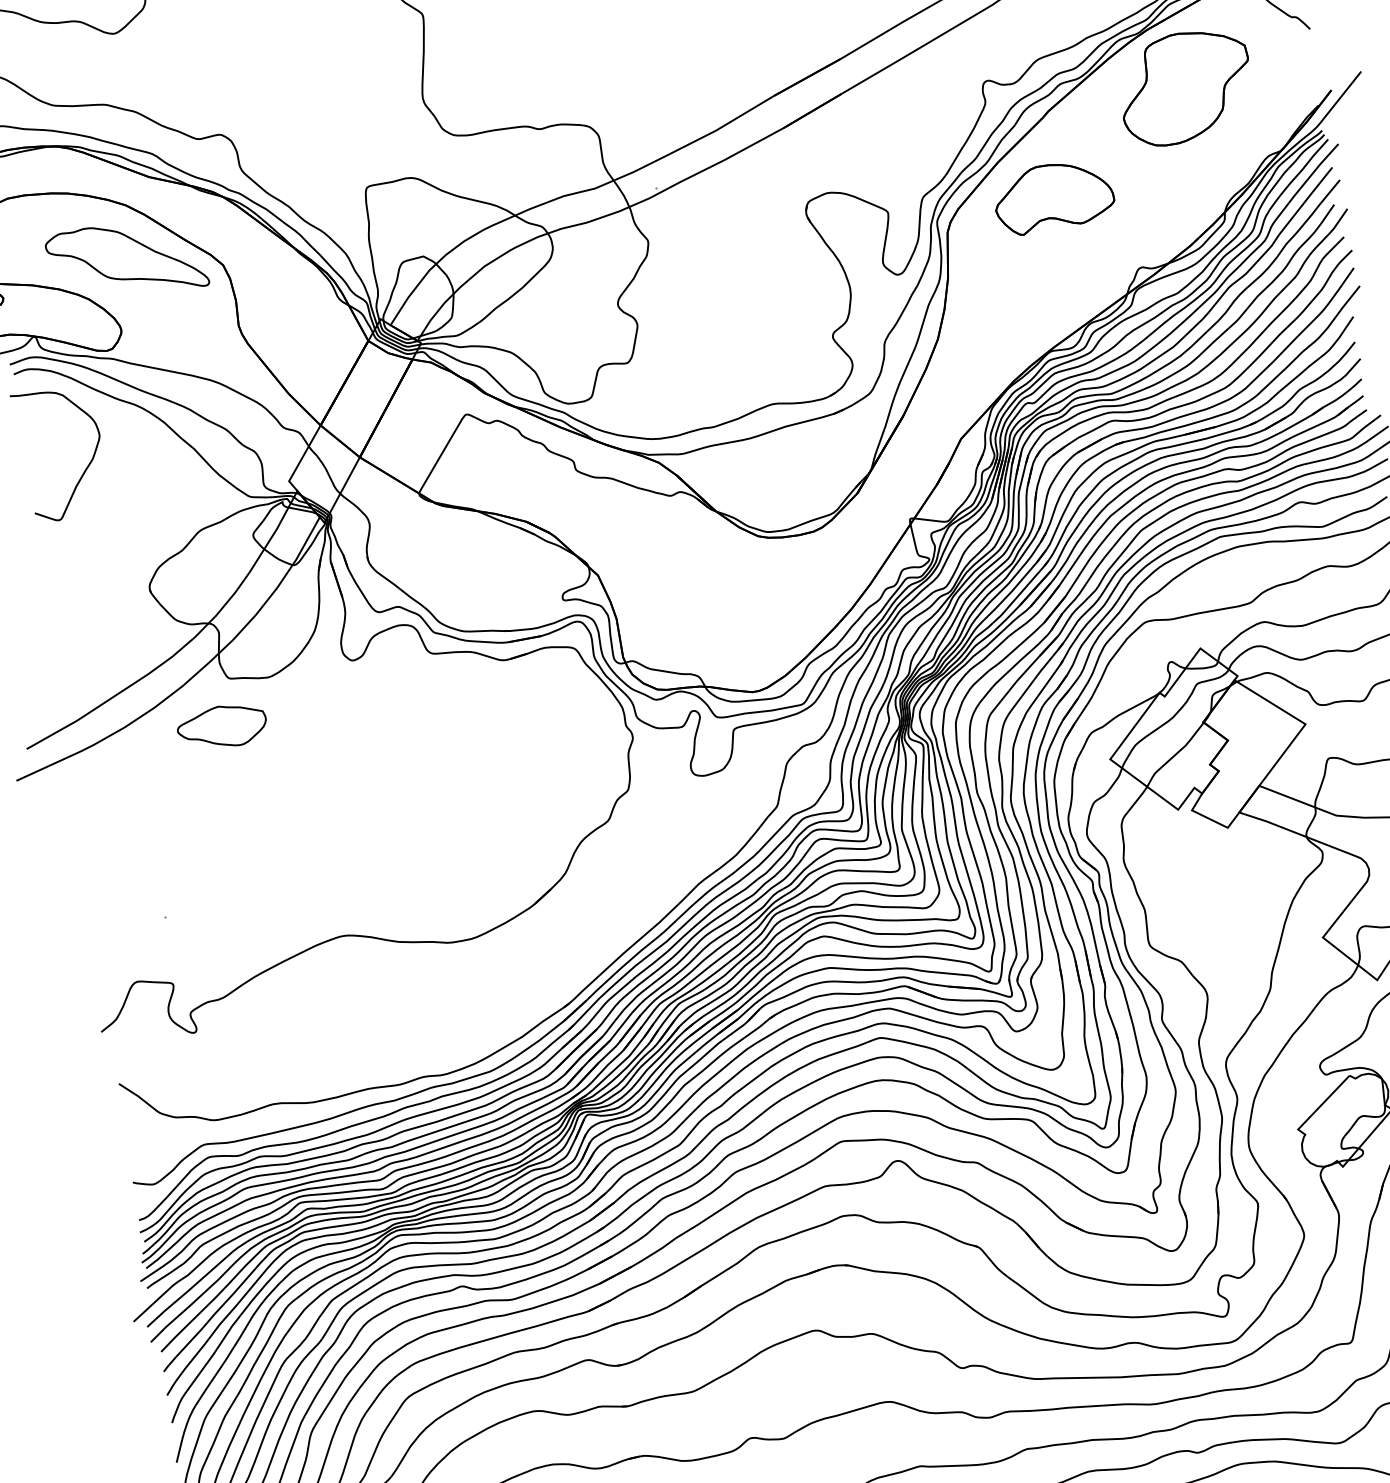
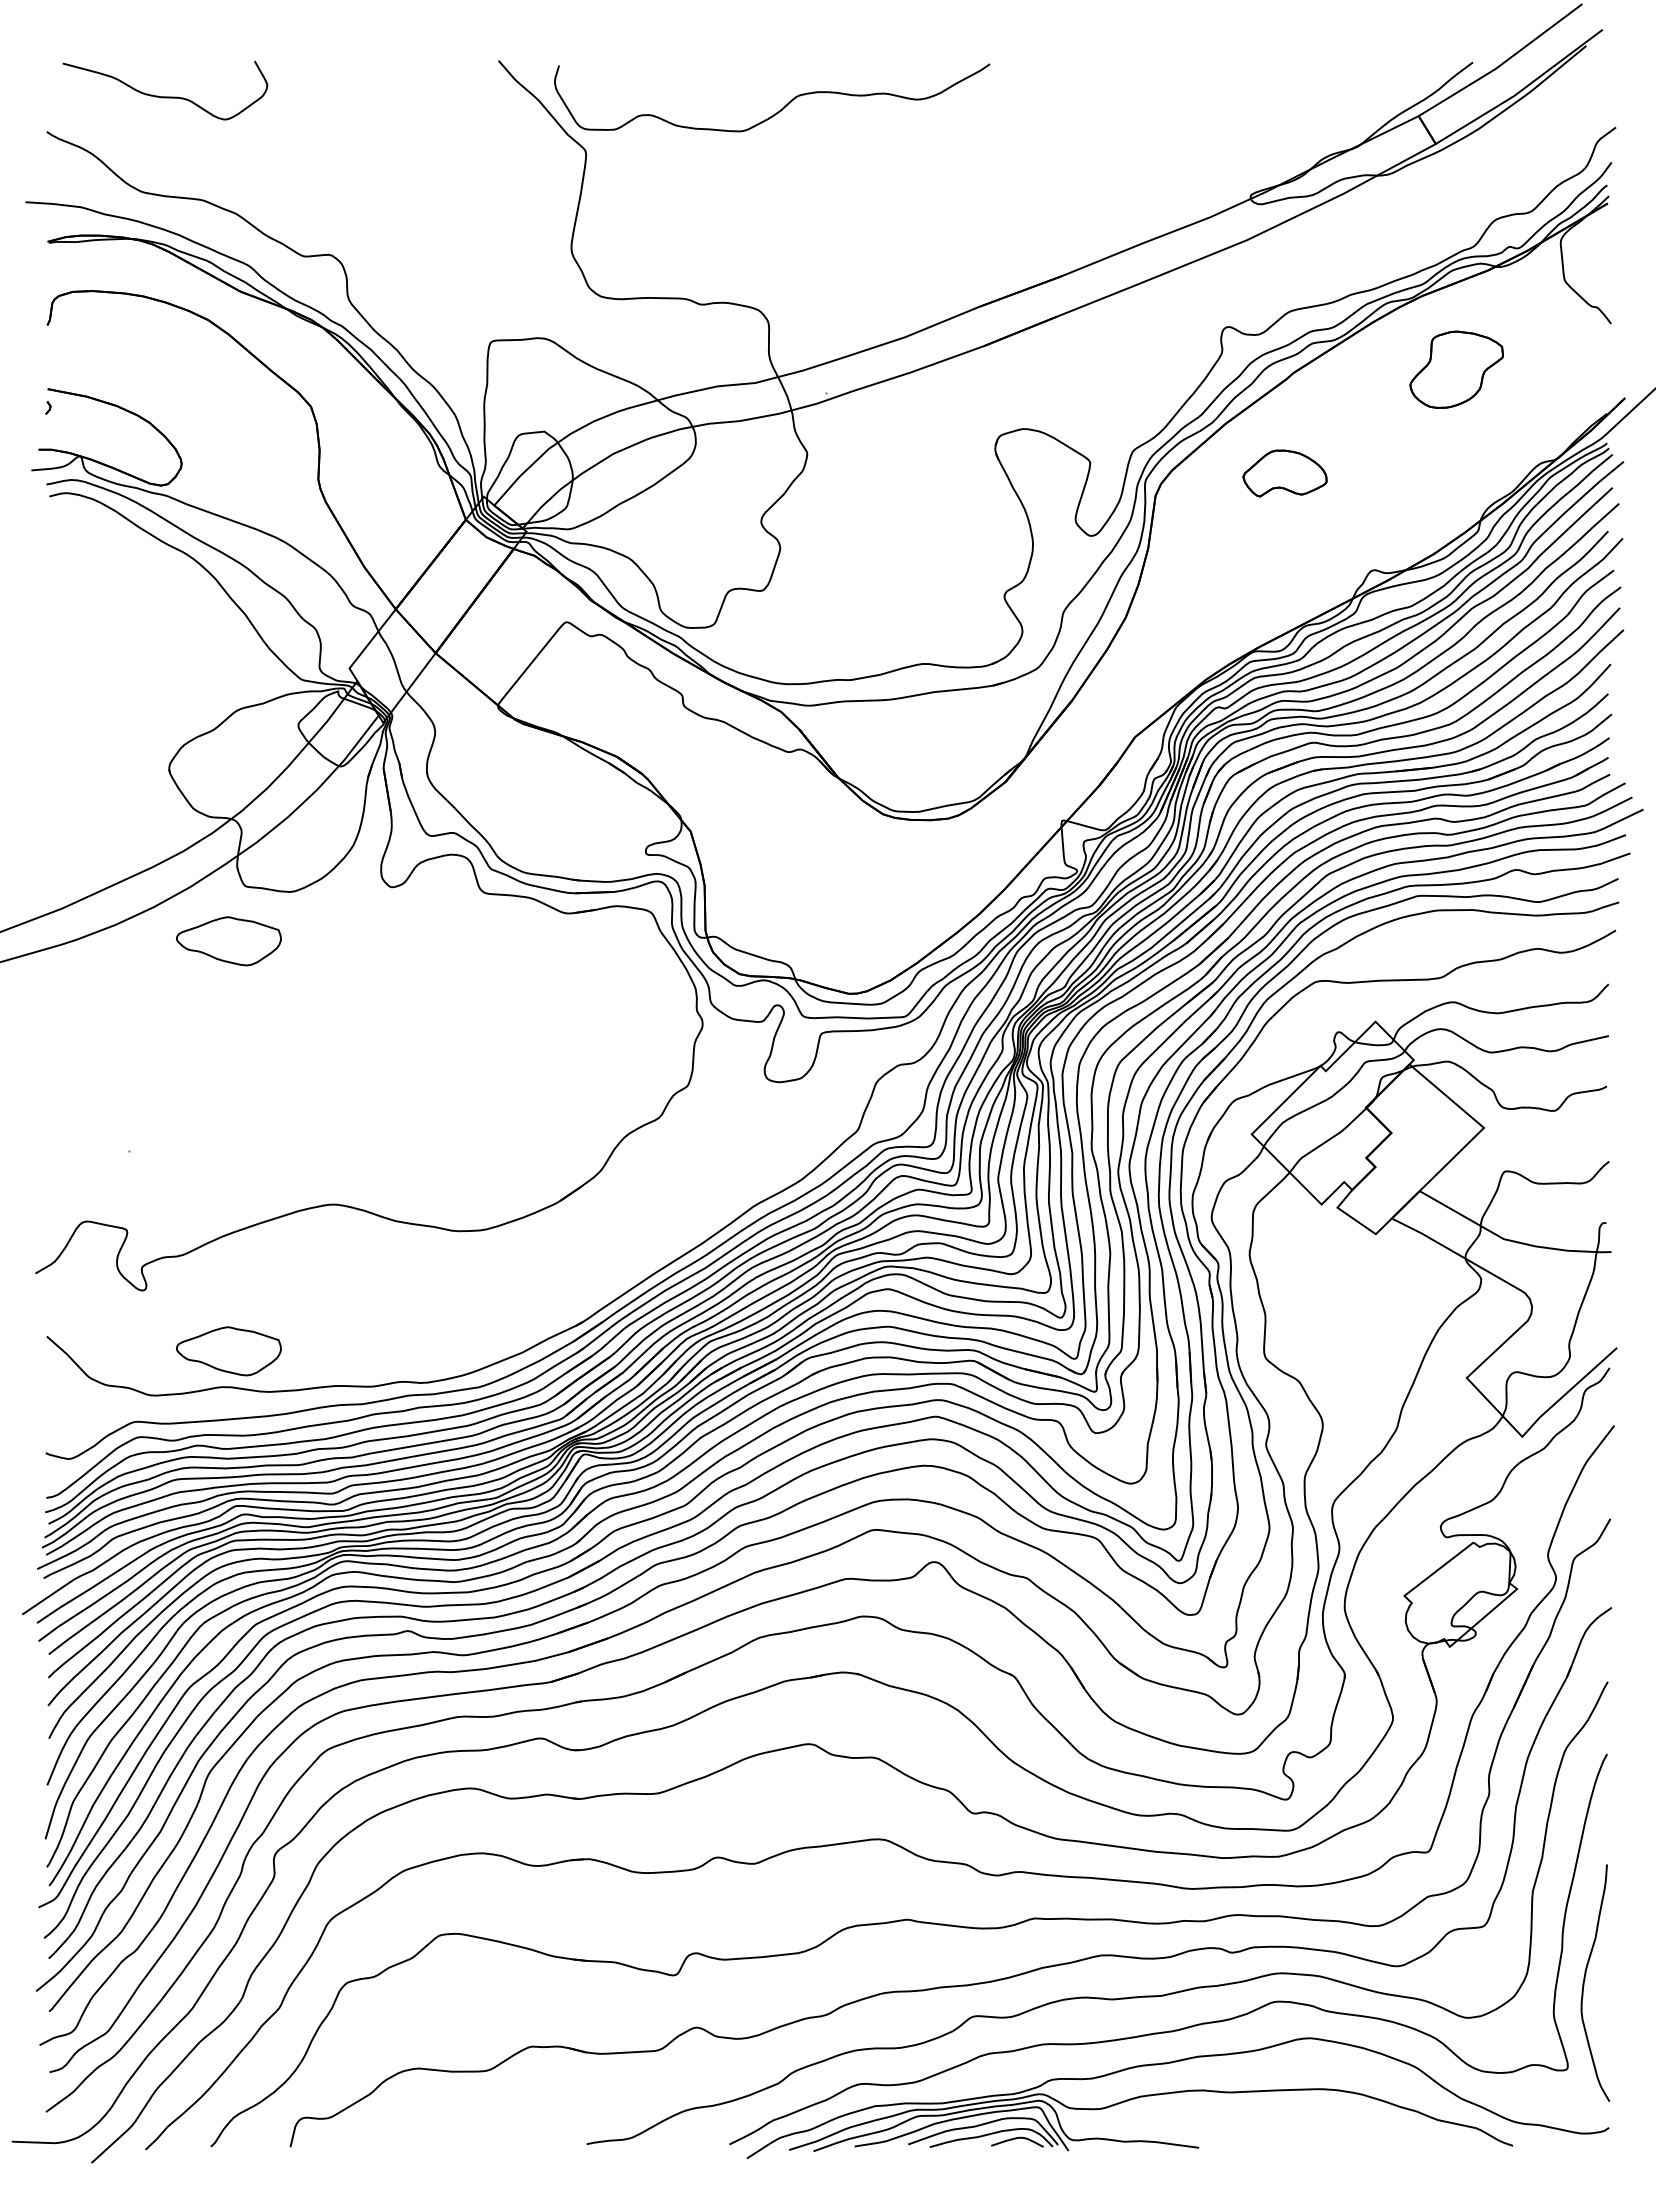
part: (1185, 87) -> (1456, 369), size x0.6
part: (1053, 197) -> (1284, 473), size x0.6
part: (126, 259) -> (199, 383), removed
curve: (85, 467) -> (116, 617), removed
part: (274, 1073) -> (228, 1351), added

